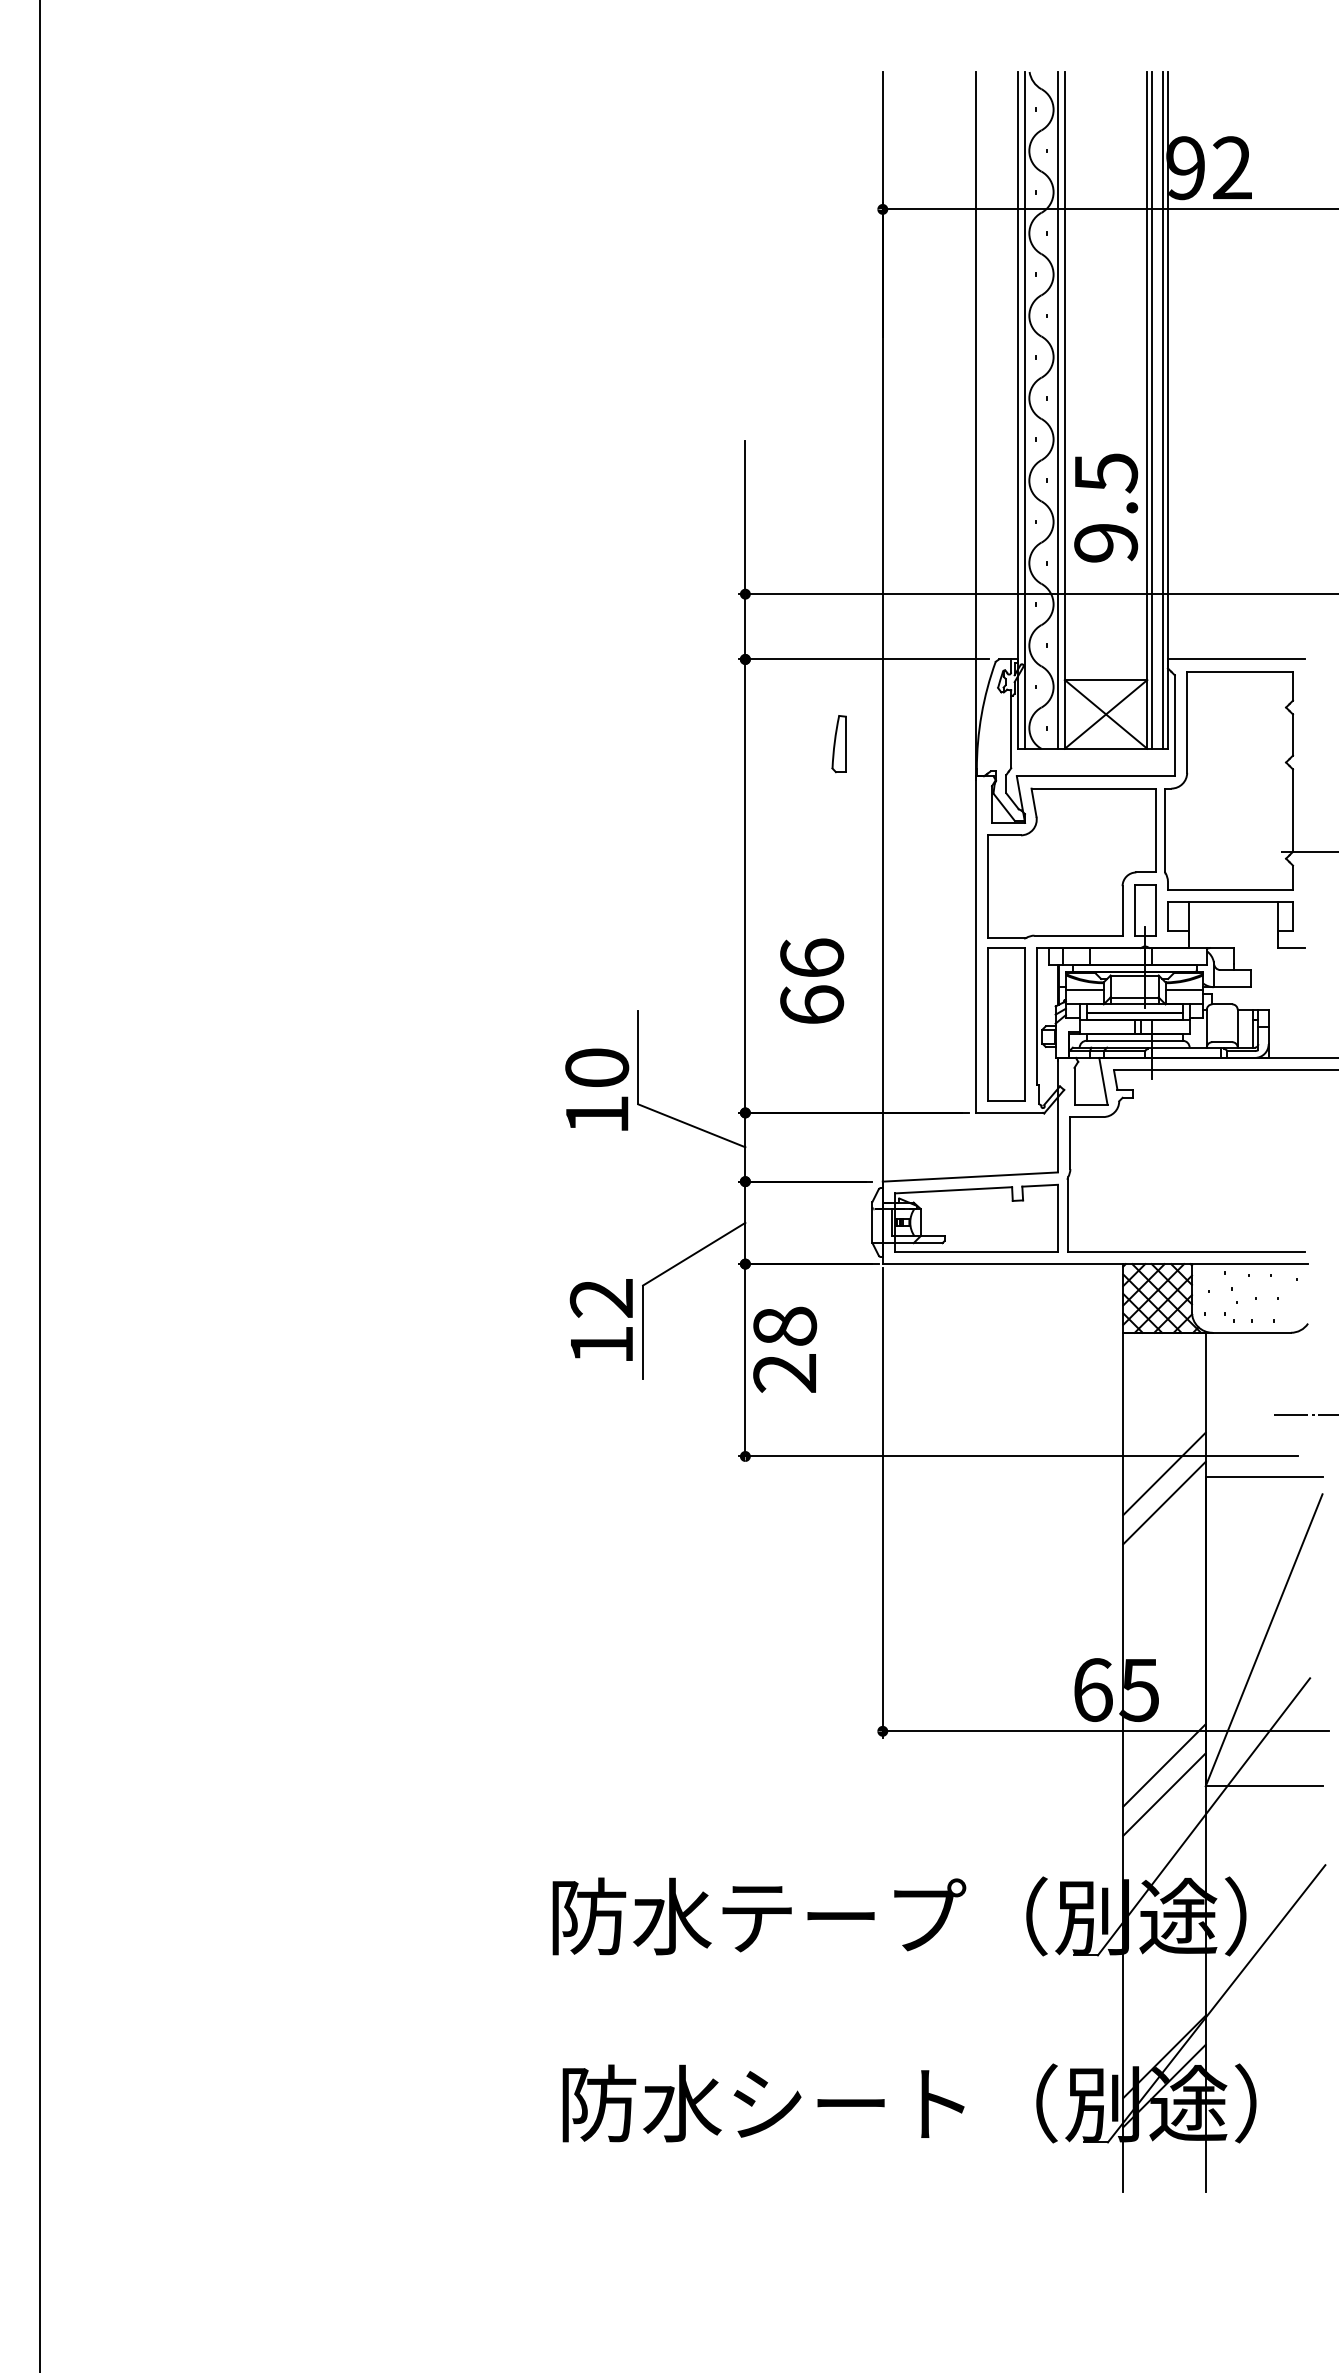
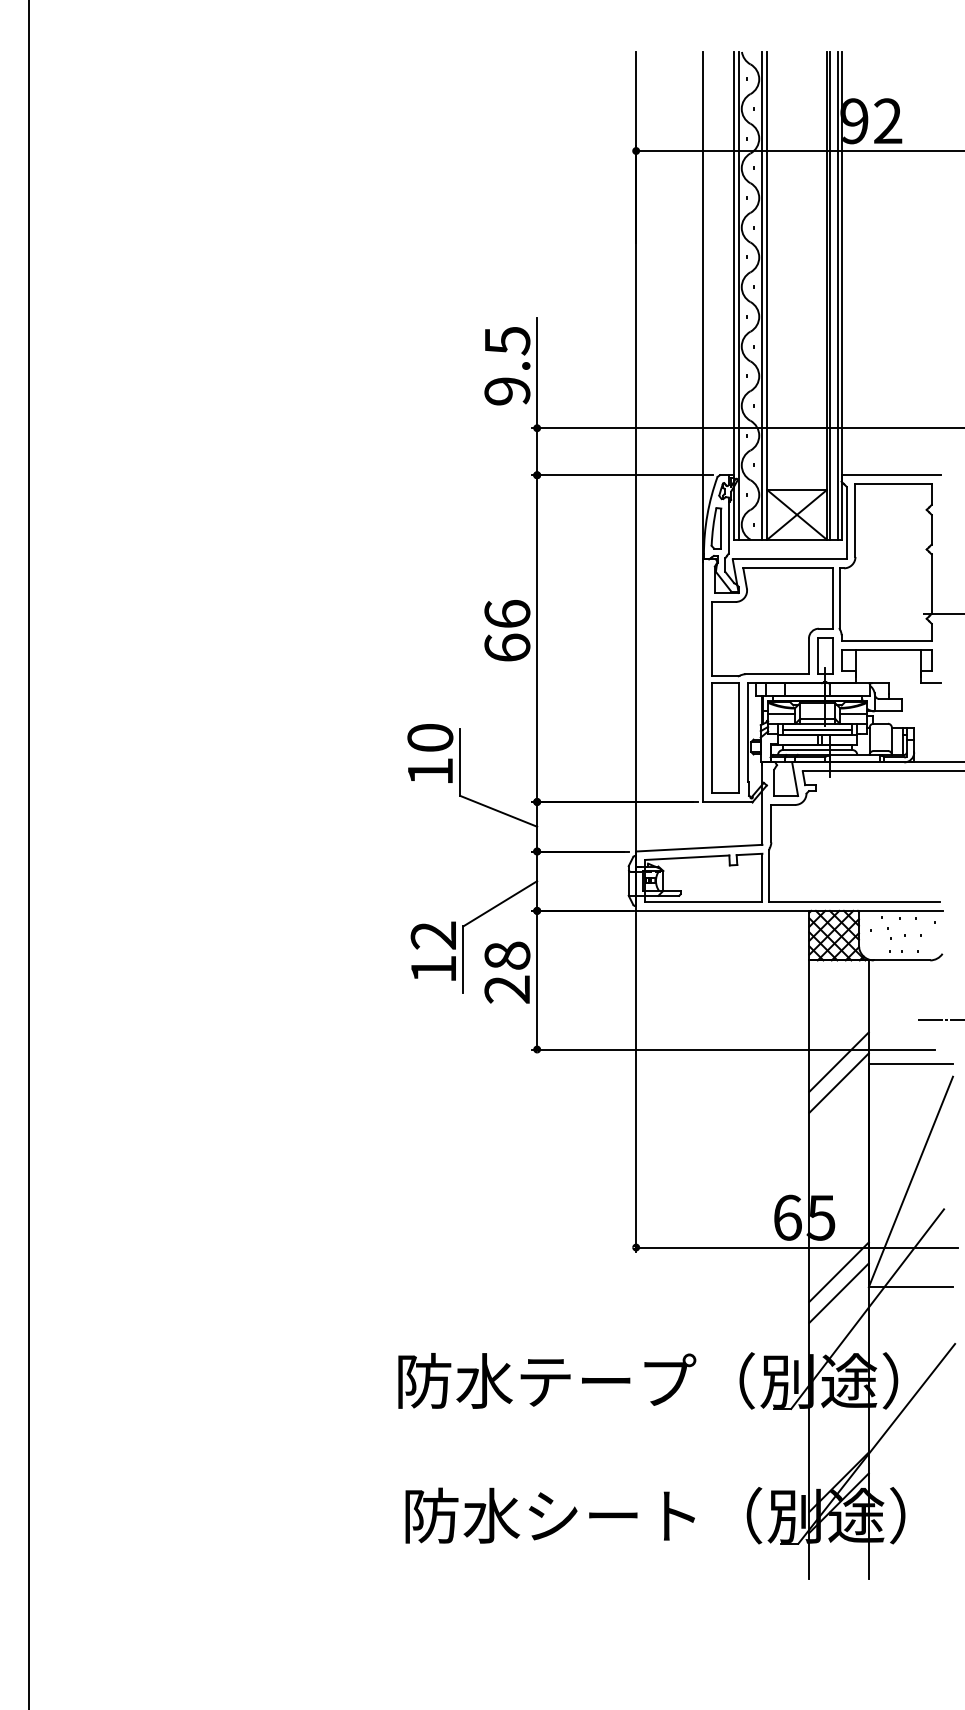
text: (1106, 507) -> (507, 365), moved
part: (838, 744) -> (715, 528), moved
text: (812, 980) -> (507, 630), moved
text: (597, 1089) -> (430, 753), moved
text: (785, 1349) -> (507, 972), moved

